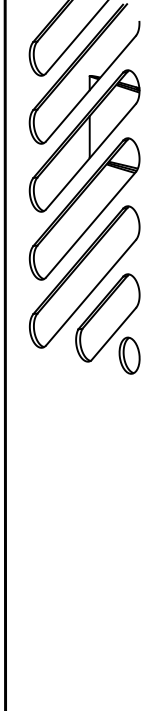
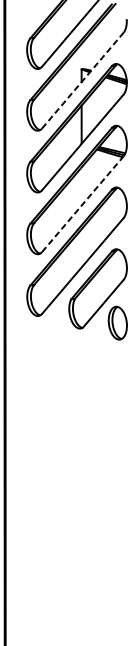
line: (91, 88) -> (83, 80), solid -> dashed
line: (91, 224) -> (83, 204), solid -> dashed

